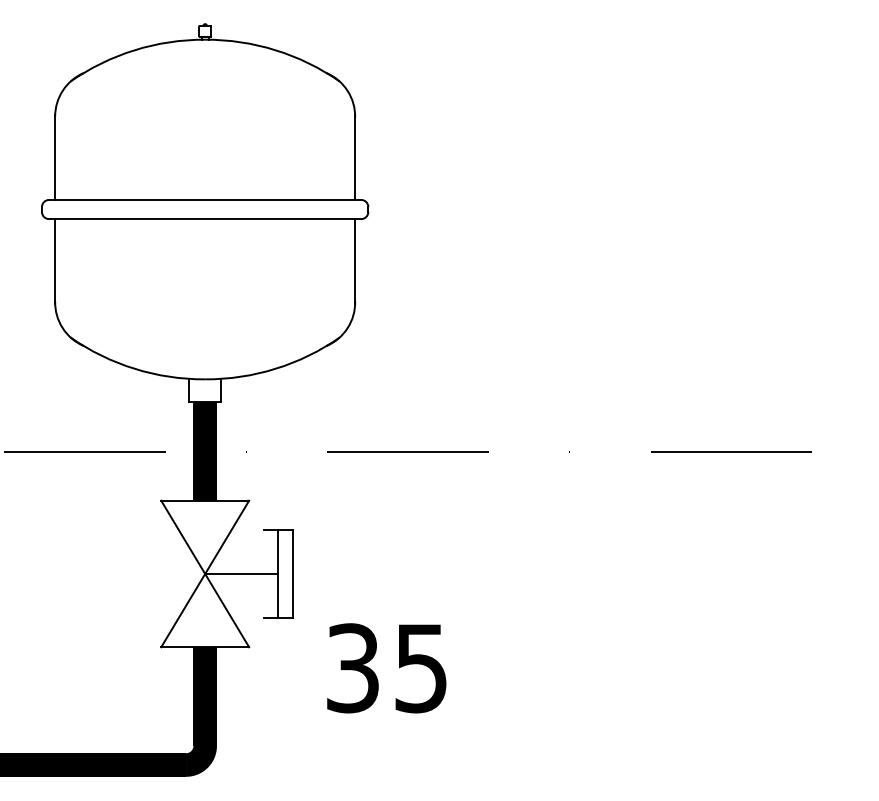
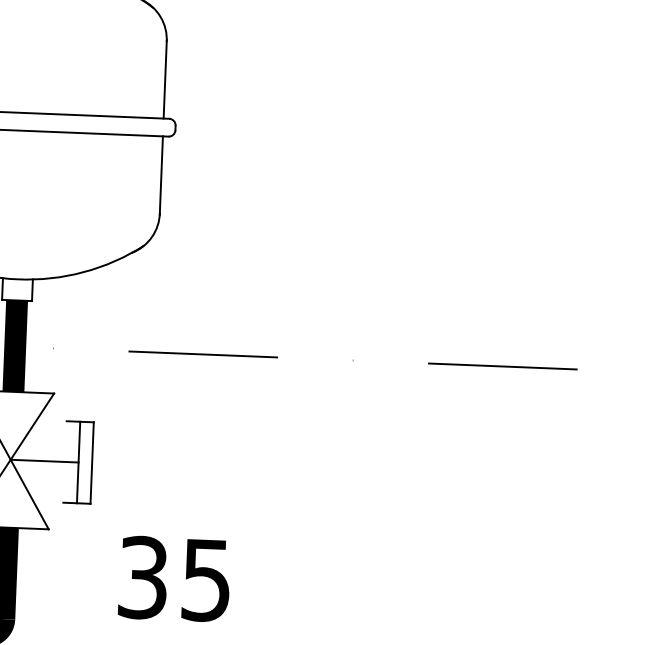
text: (386, 668) -> (174, 579), moved

